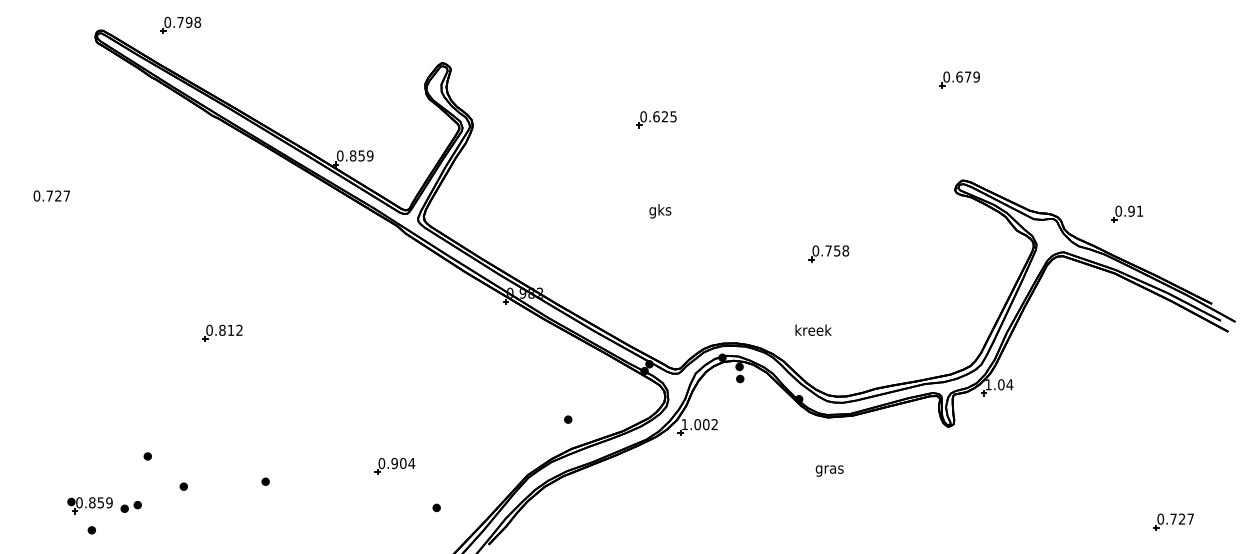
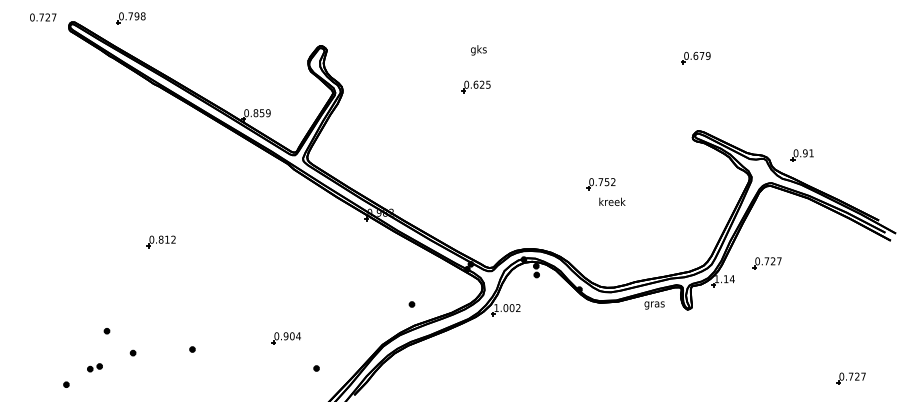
text: (51, 195) -> (42, 17), moved
text: (660, 211) -> (478, 50), moved
part: (1127, 213) -> (802, 154), moved
text: (845, 250) -> (613, 181), 0.758 -> 0.752
text: (813, 329) -> (612, 201), moved
part: (1057, 362) -> (766, 263), added
text: (1001, 384) -> (726, 278), 1.04 -> 1.14
text: (829, 470) -> (654, 305), moved
part: (89, 505) -> (64, 366), removed

